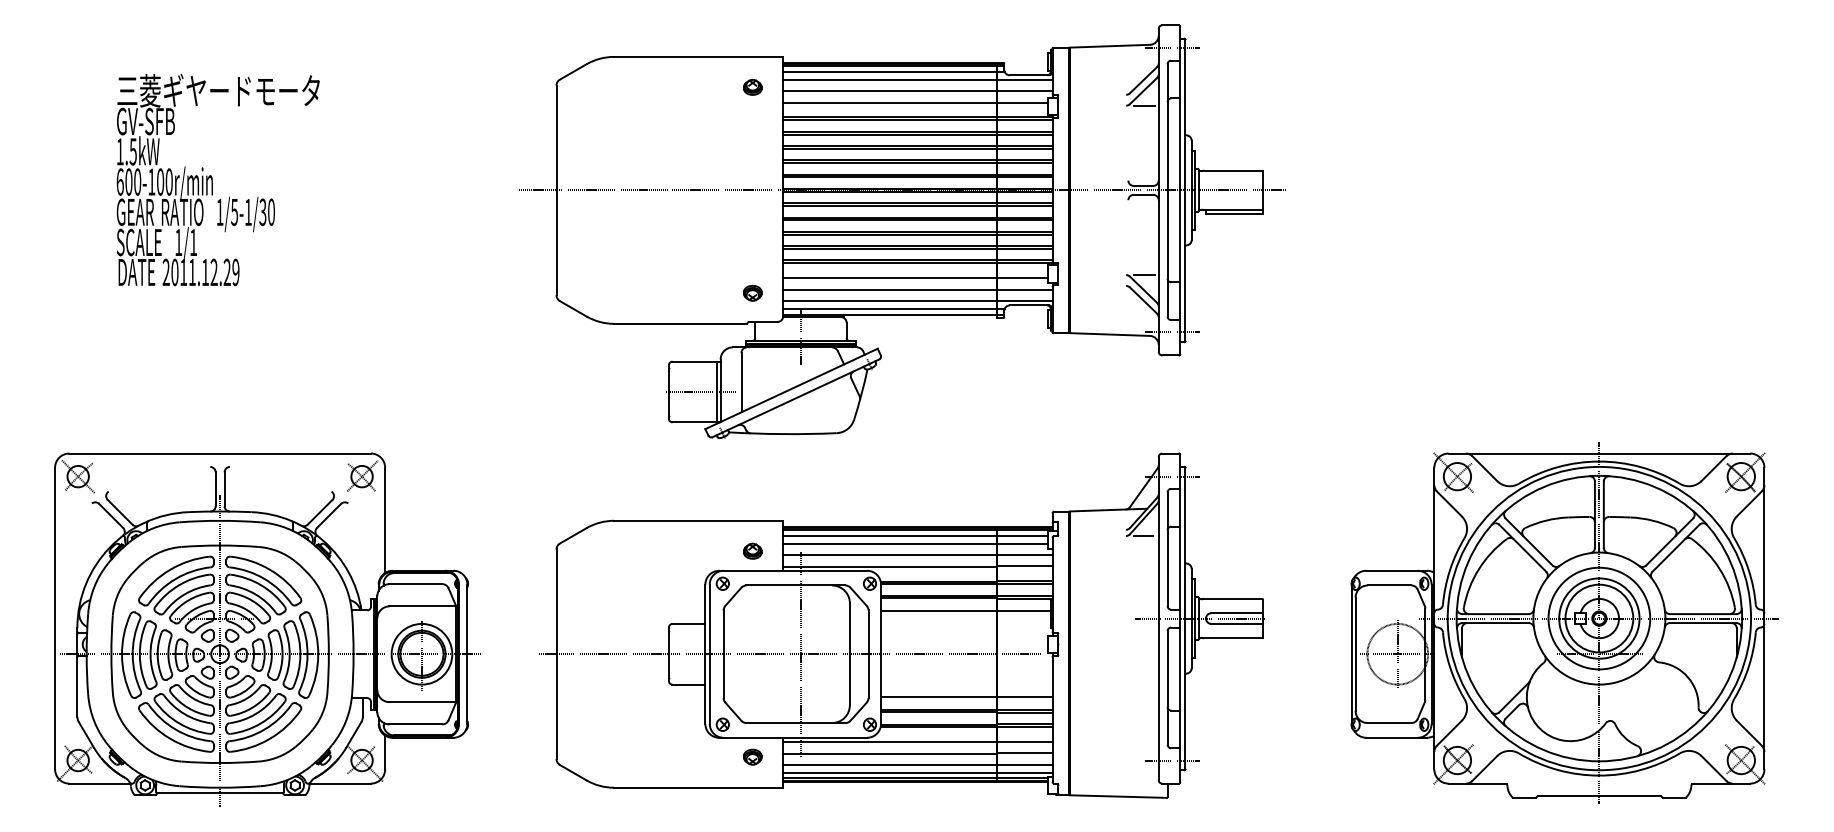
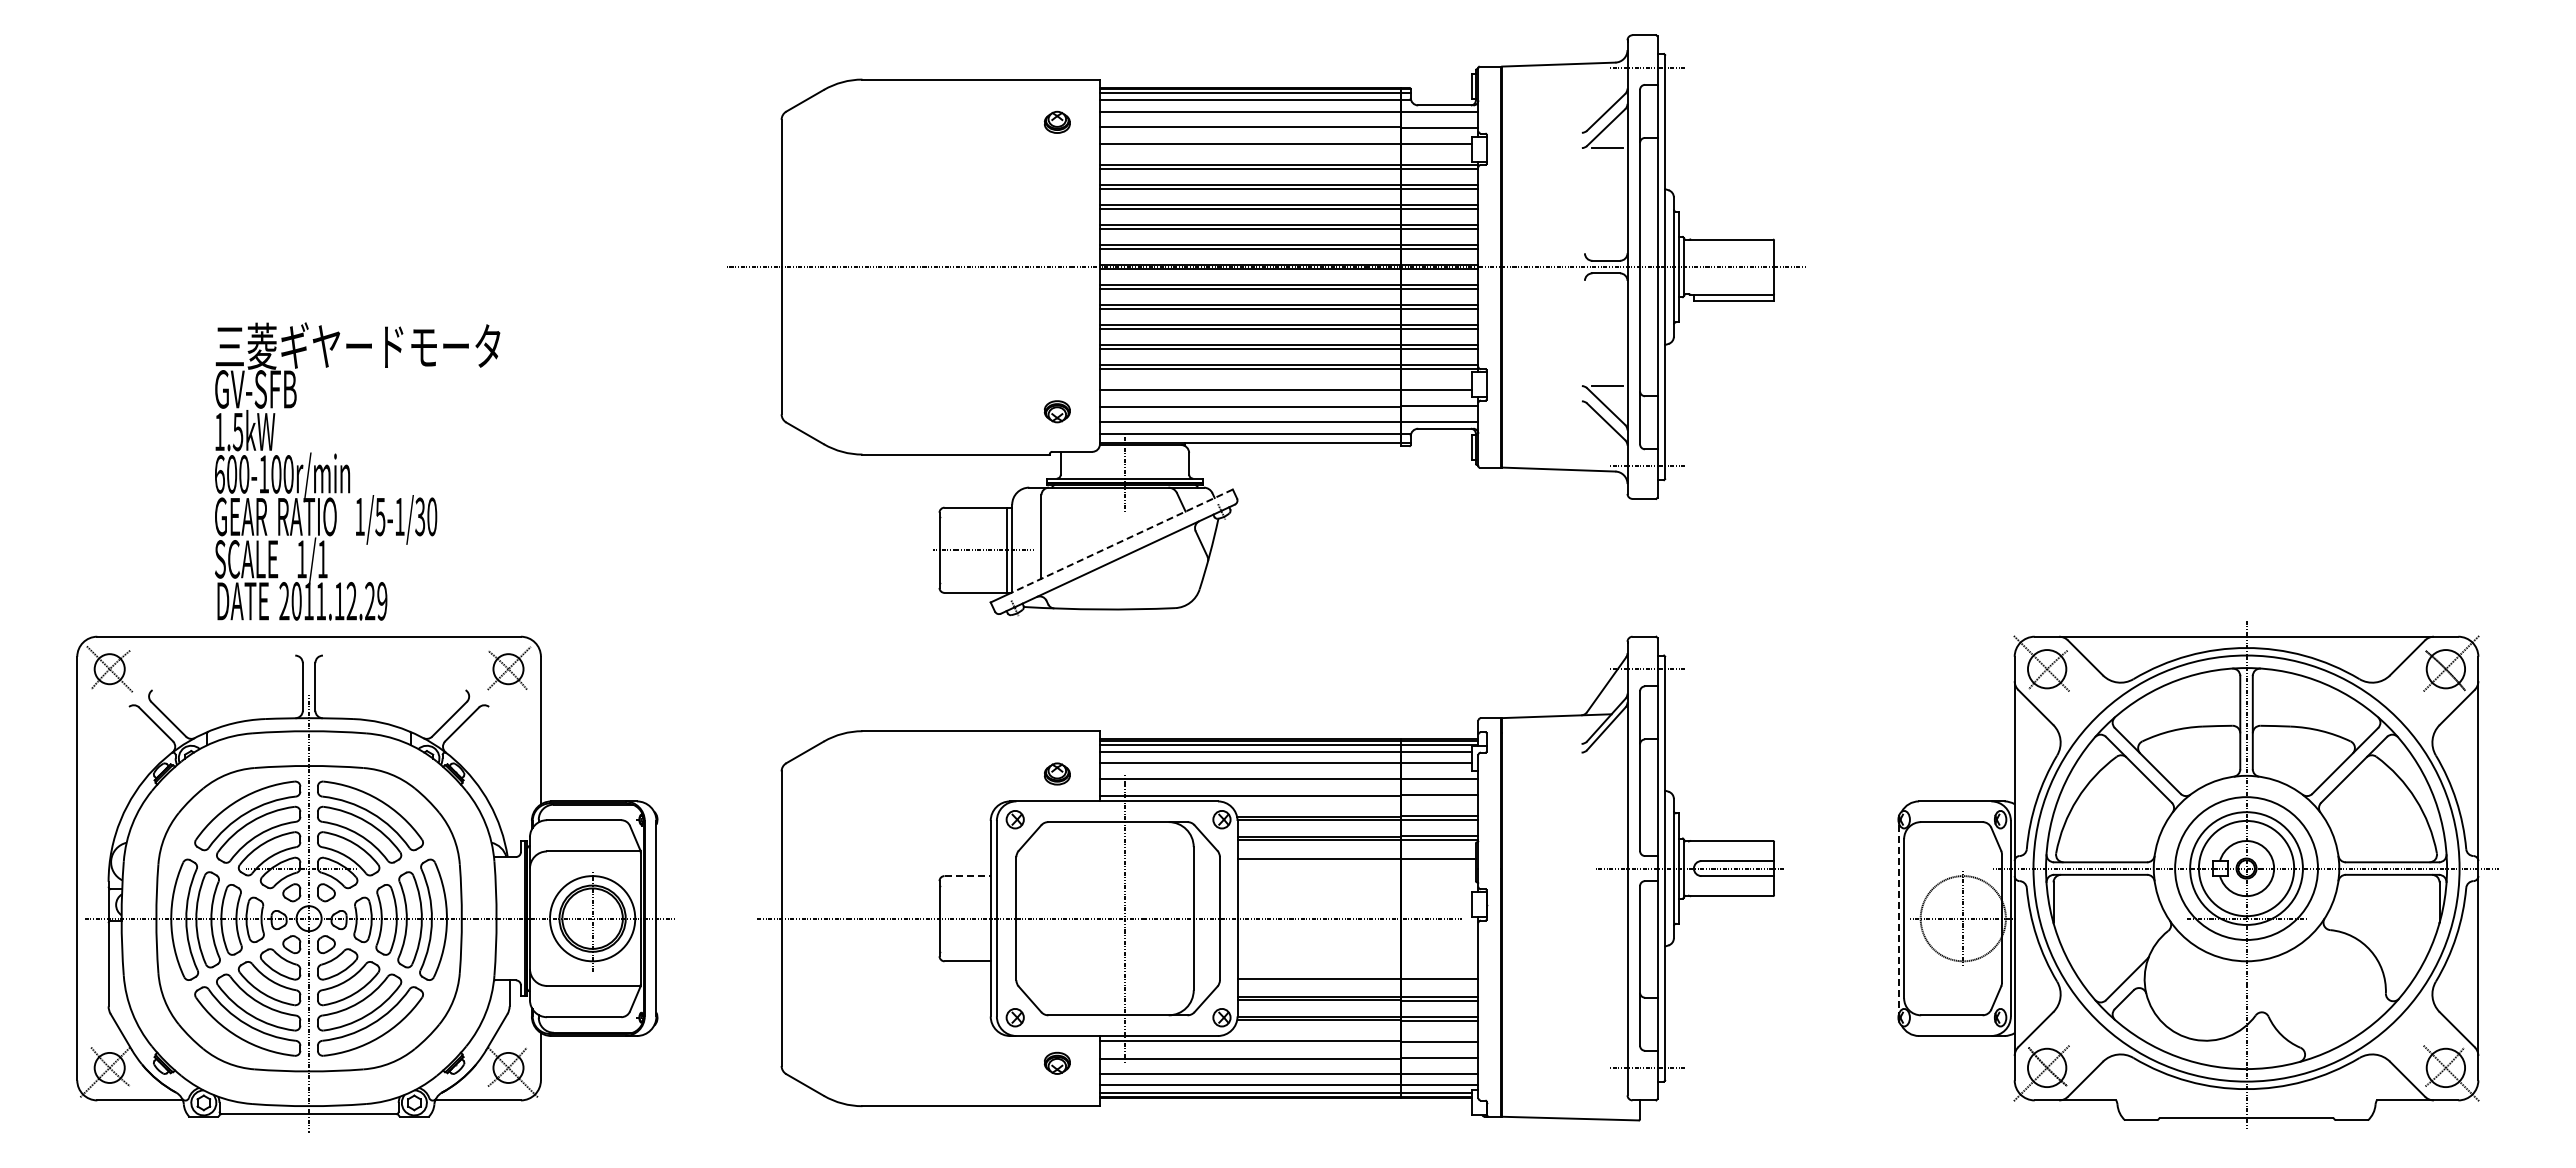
text: (218, 180) -> (357, 471), moved
line: (798, 385) -> (1121, 541), solid -> dashed
line: (1143, 535) -> (1606, 752), removed
line: (689, 624) -> (968, 876), solid -> dashed
line: (1352, 654) -> (1899, 918), solid -> dashed

